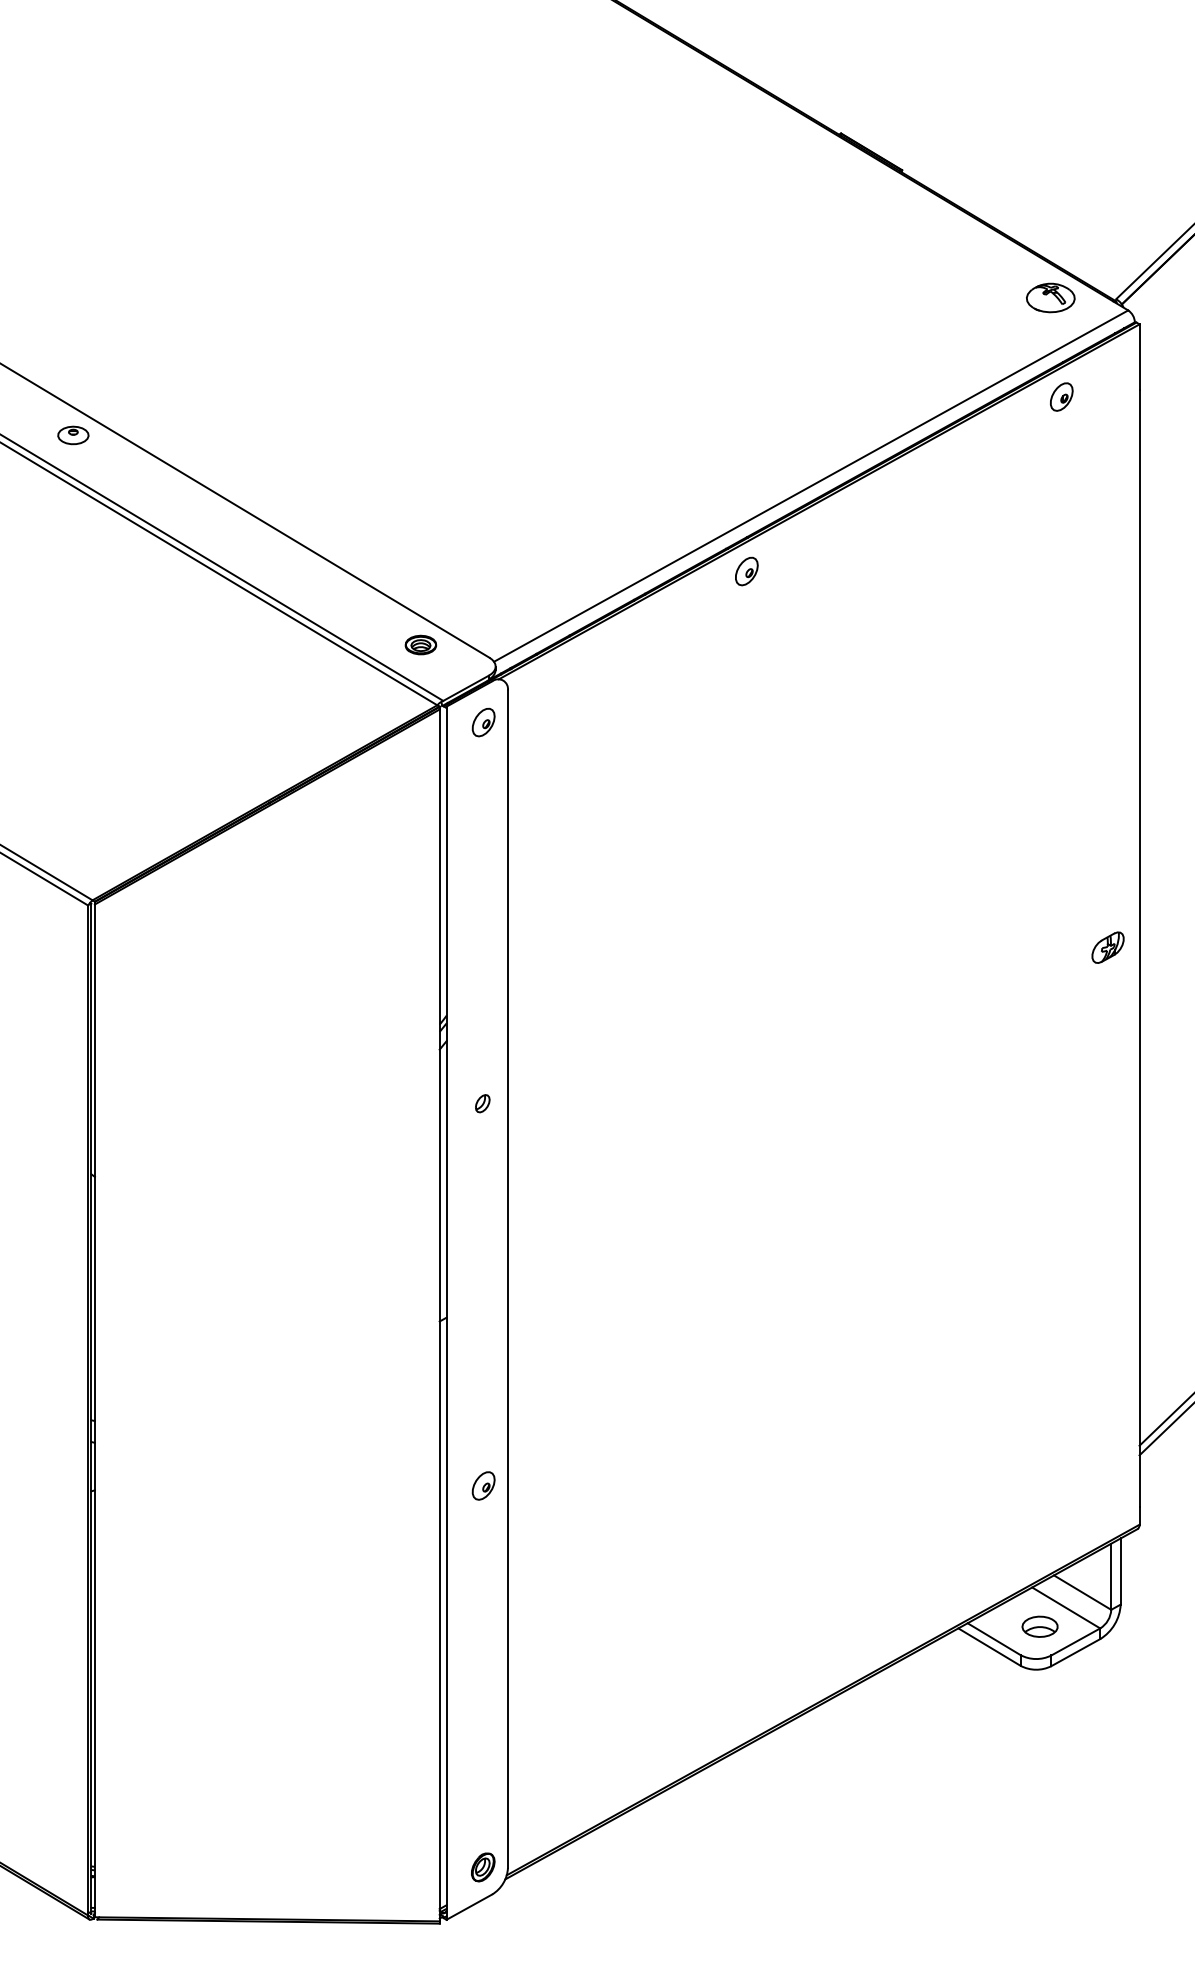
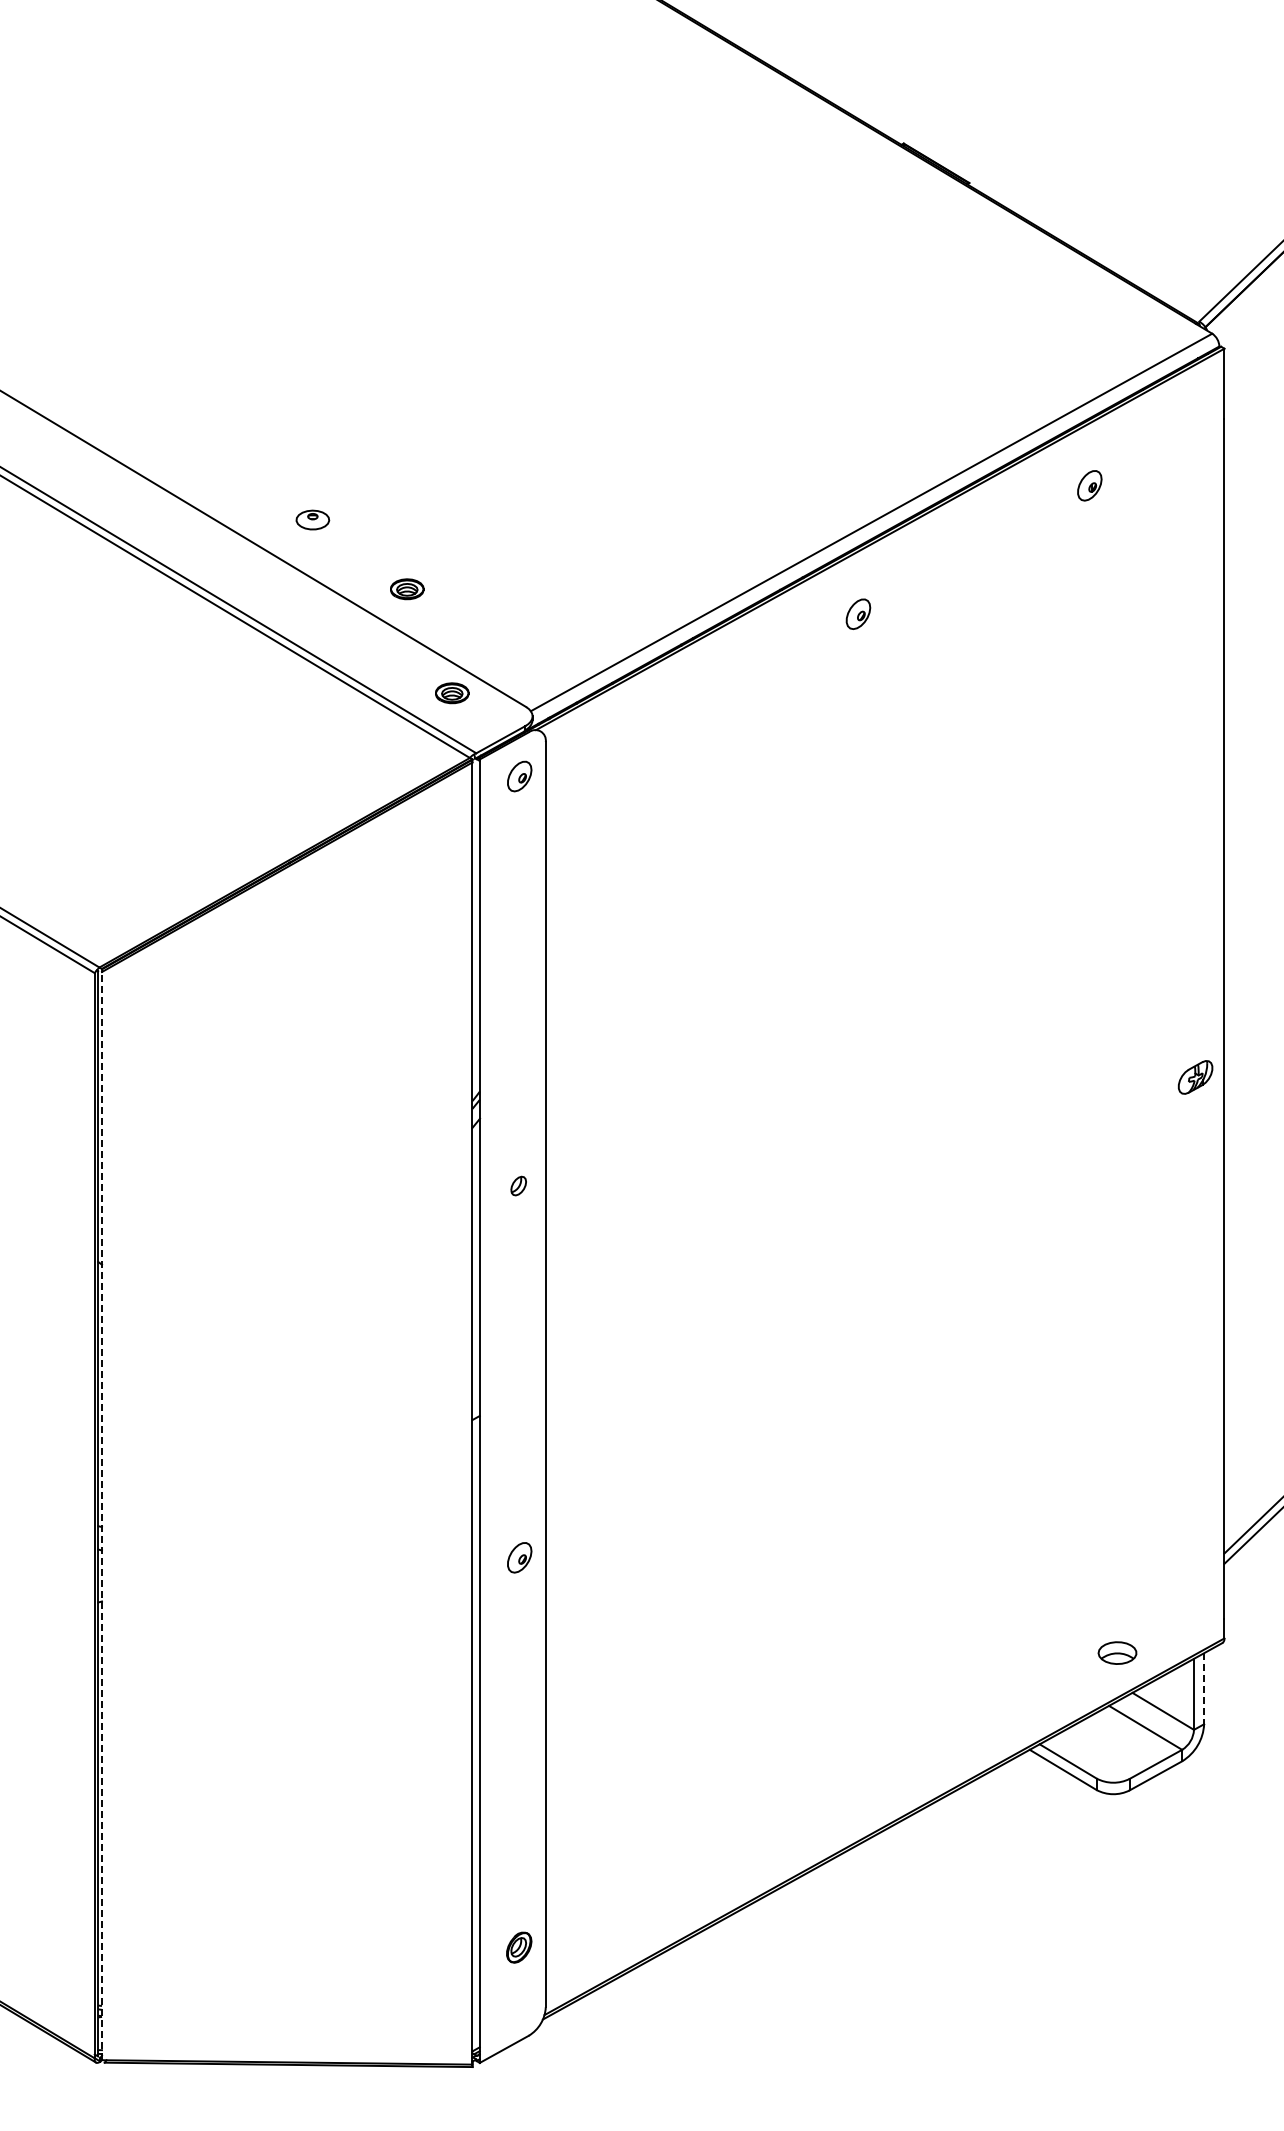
part: (1050, 298) -> (1128, 320), removed
part: (1061, 396) -> (1089, 485), moved
part: (73, 434) -> (312, 519), moved
part: (379, 548) -> (407, 589), added
part: (746, 570) -> (858, 613), moved
part: (1107, 947) -> (1195, 1077), moved
line: (95, 1410) -> (102, 1515), solid -> dashed
part: (483, 1485) -> (519, 1557), moved
line: (1121, 1571) -> (1204, 1688), solid -> dashed
part: (1040, 1626) -> (1117, 1652), moved
part: (483, 1867) -> (519, 1947), moved

